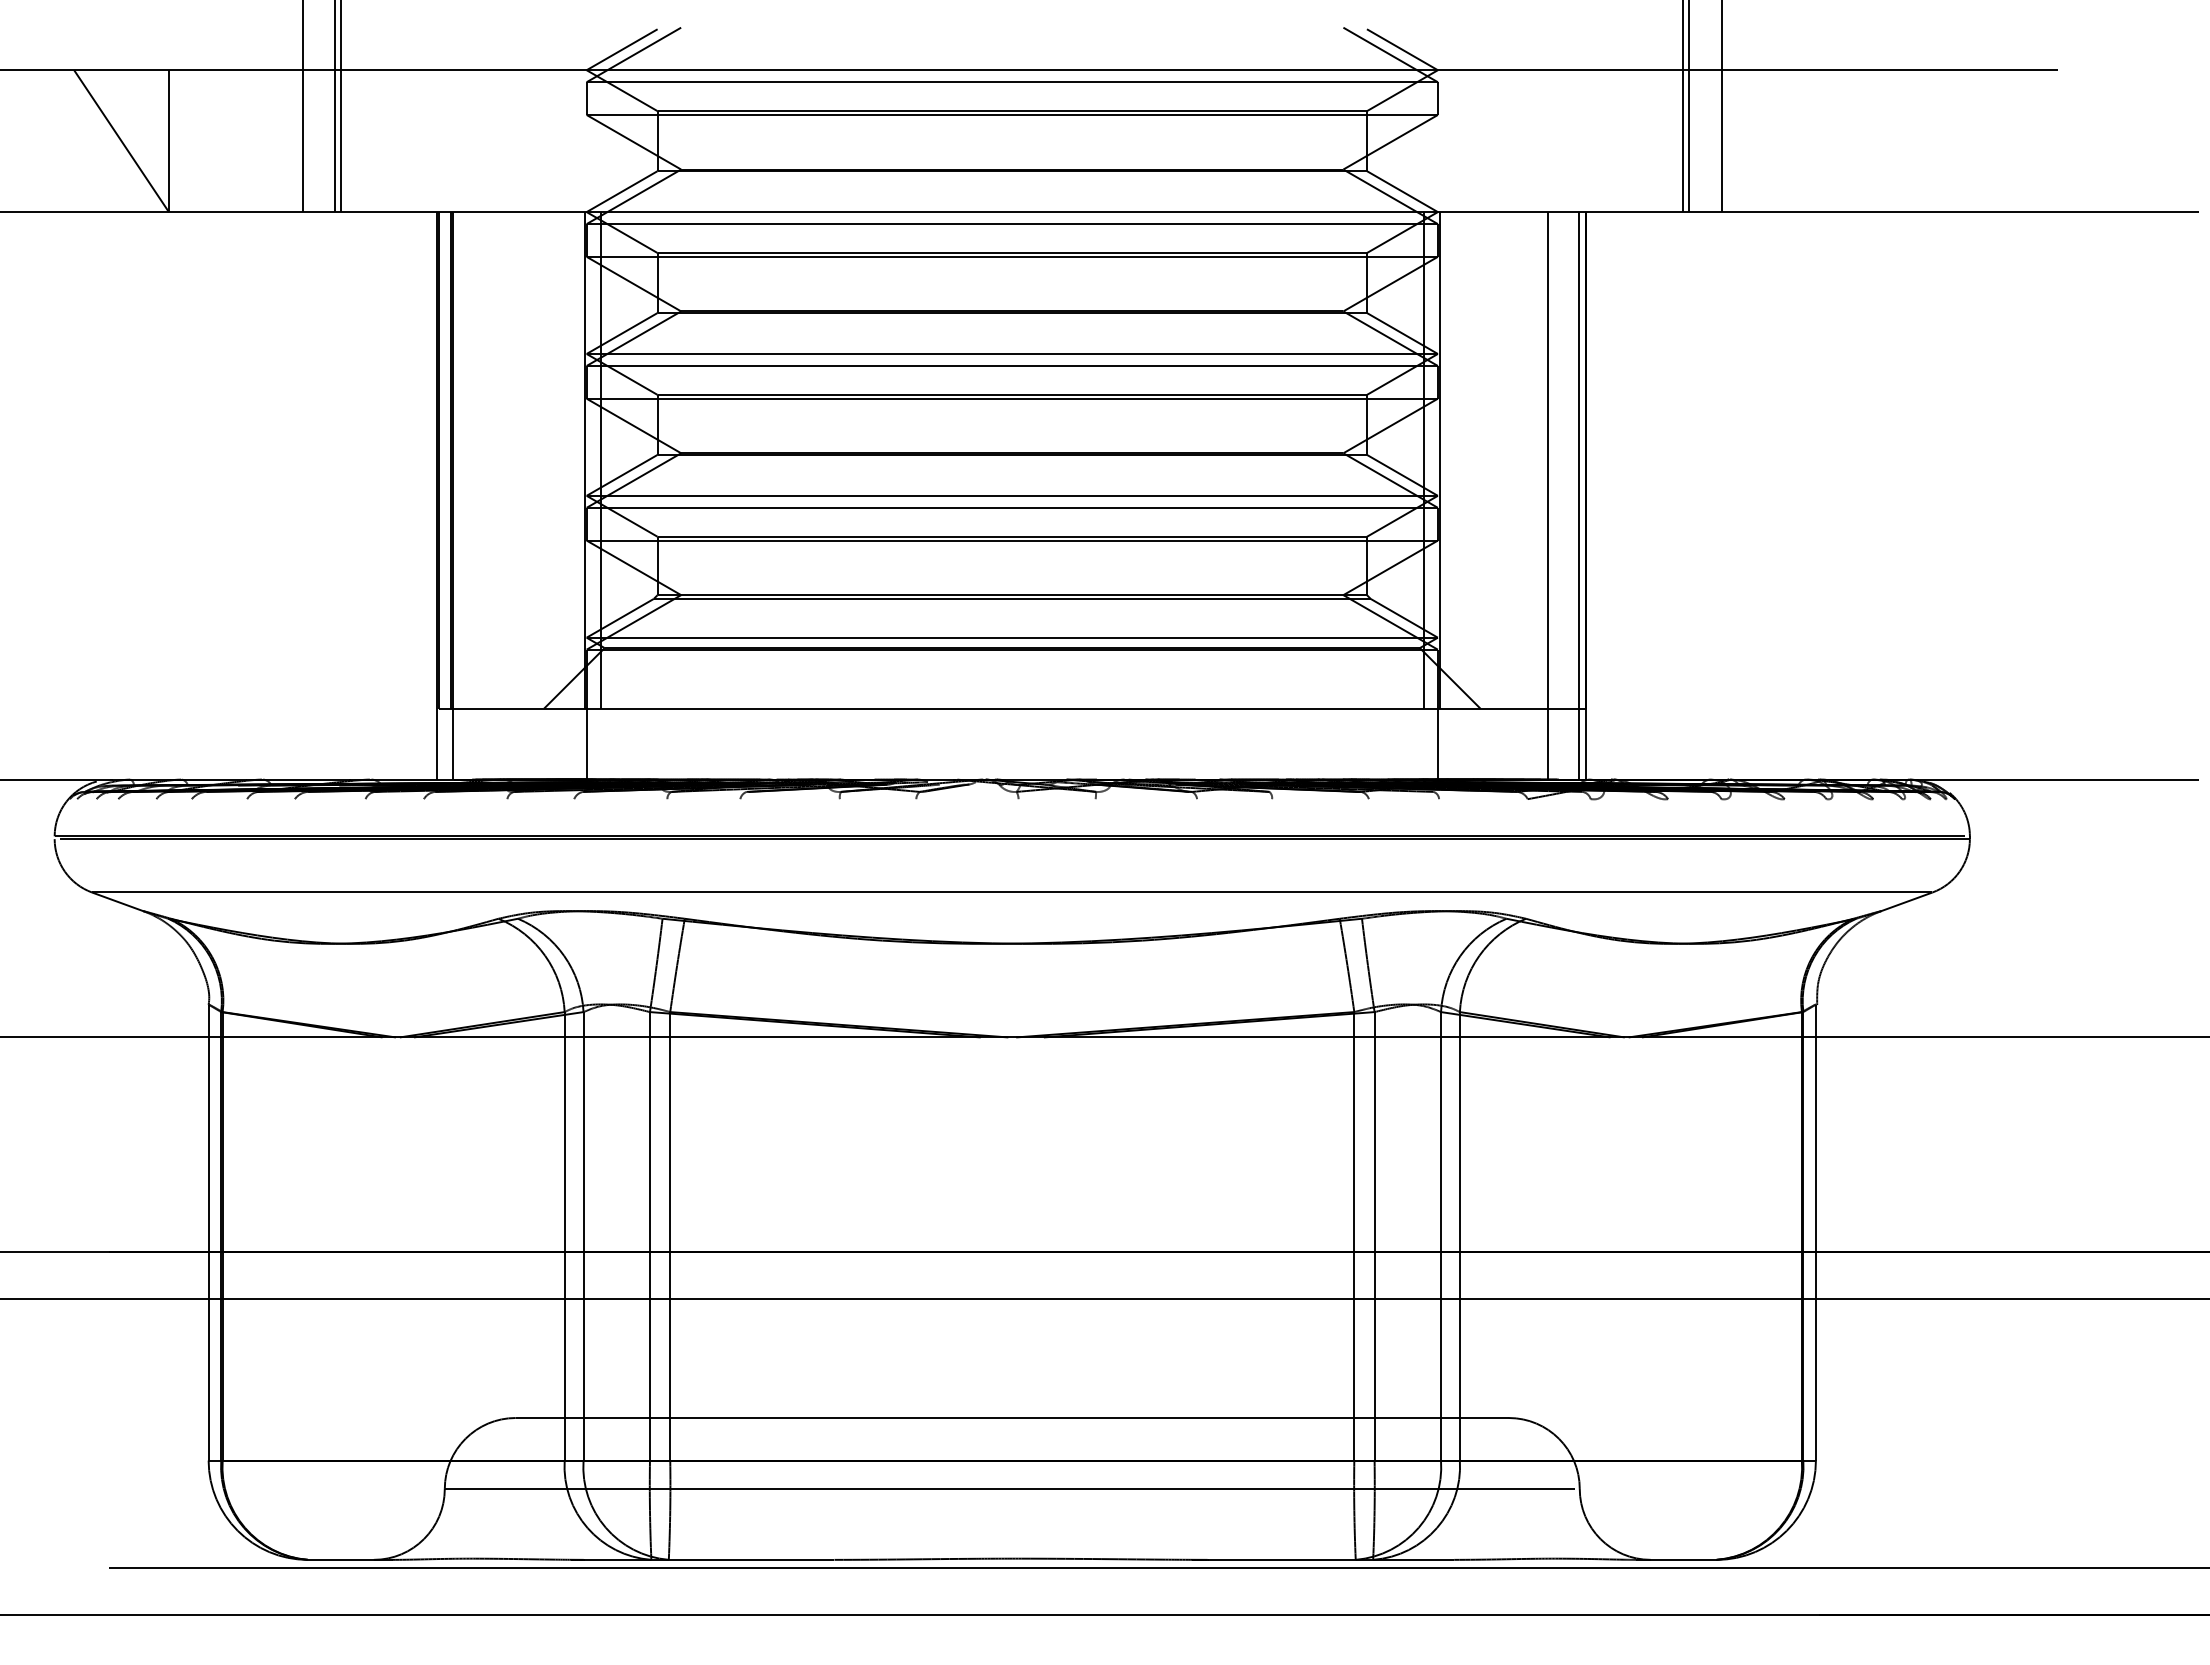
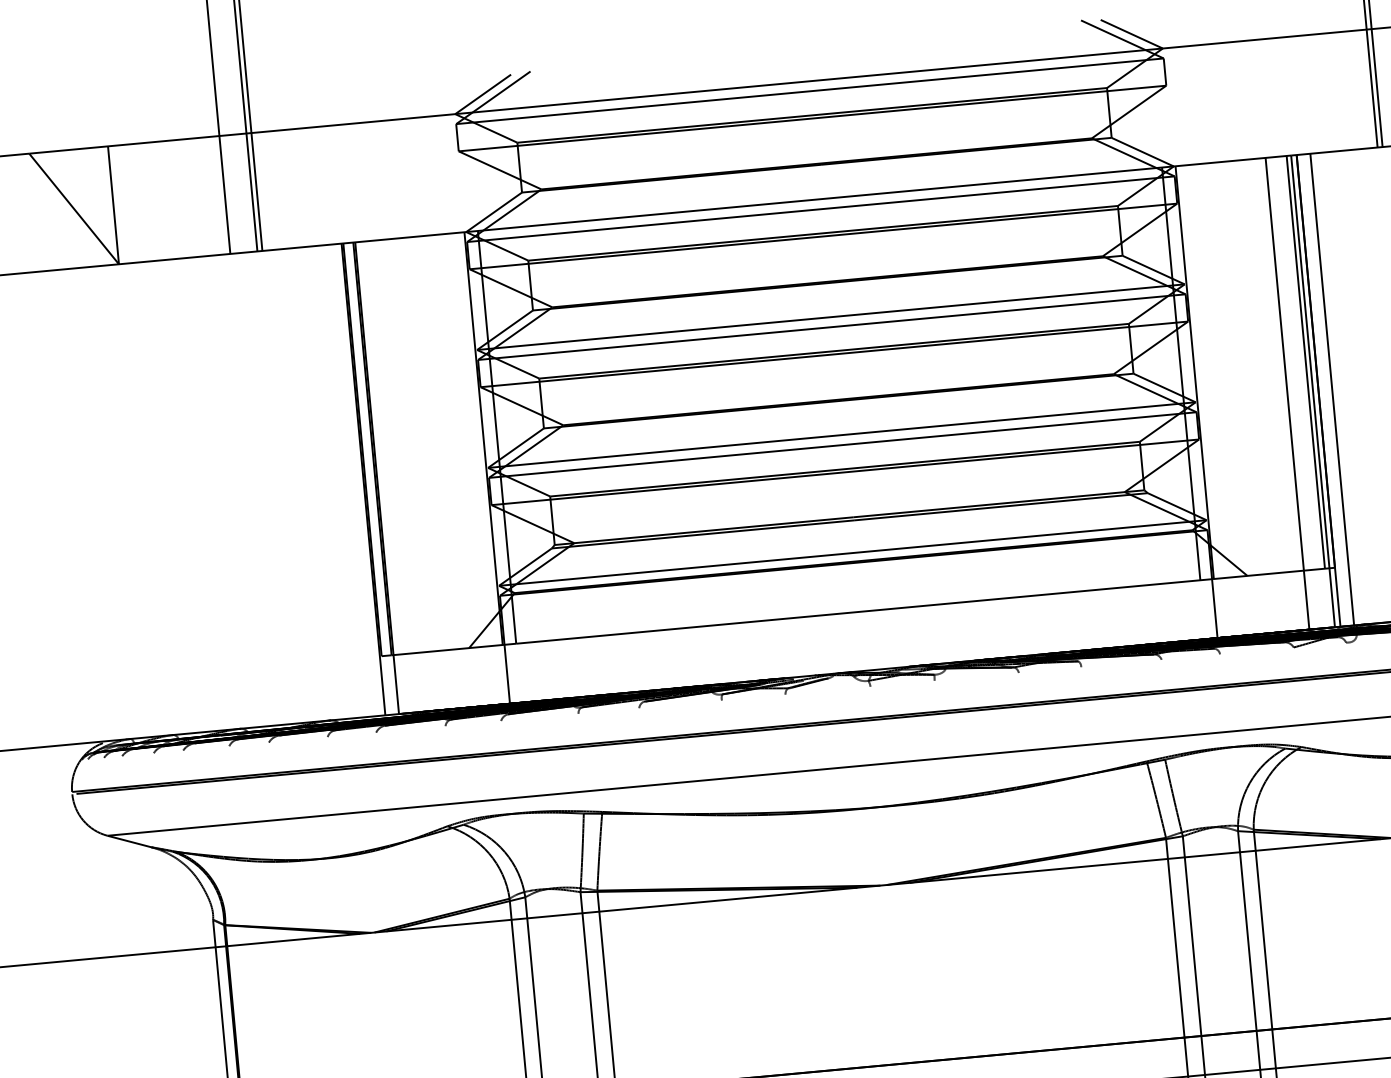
line: (1573, 460) -> (1305, 362), added
line: (1602, 495) -> (1332, 389), added

